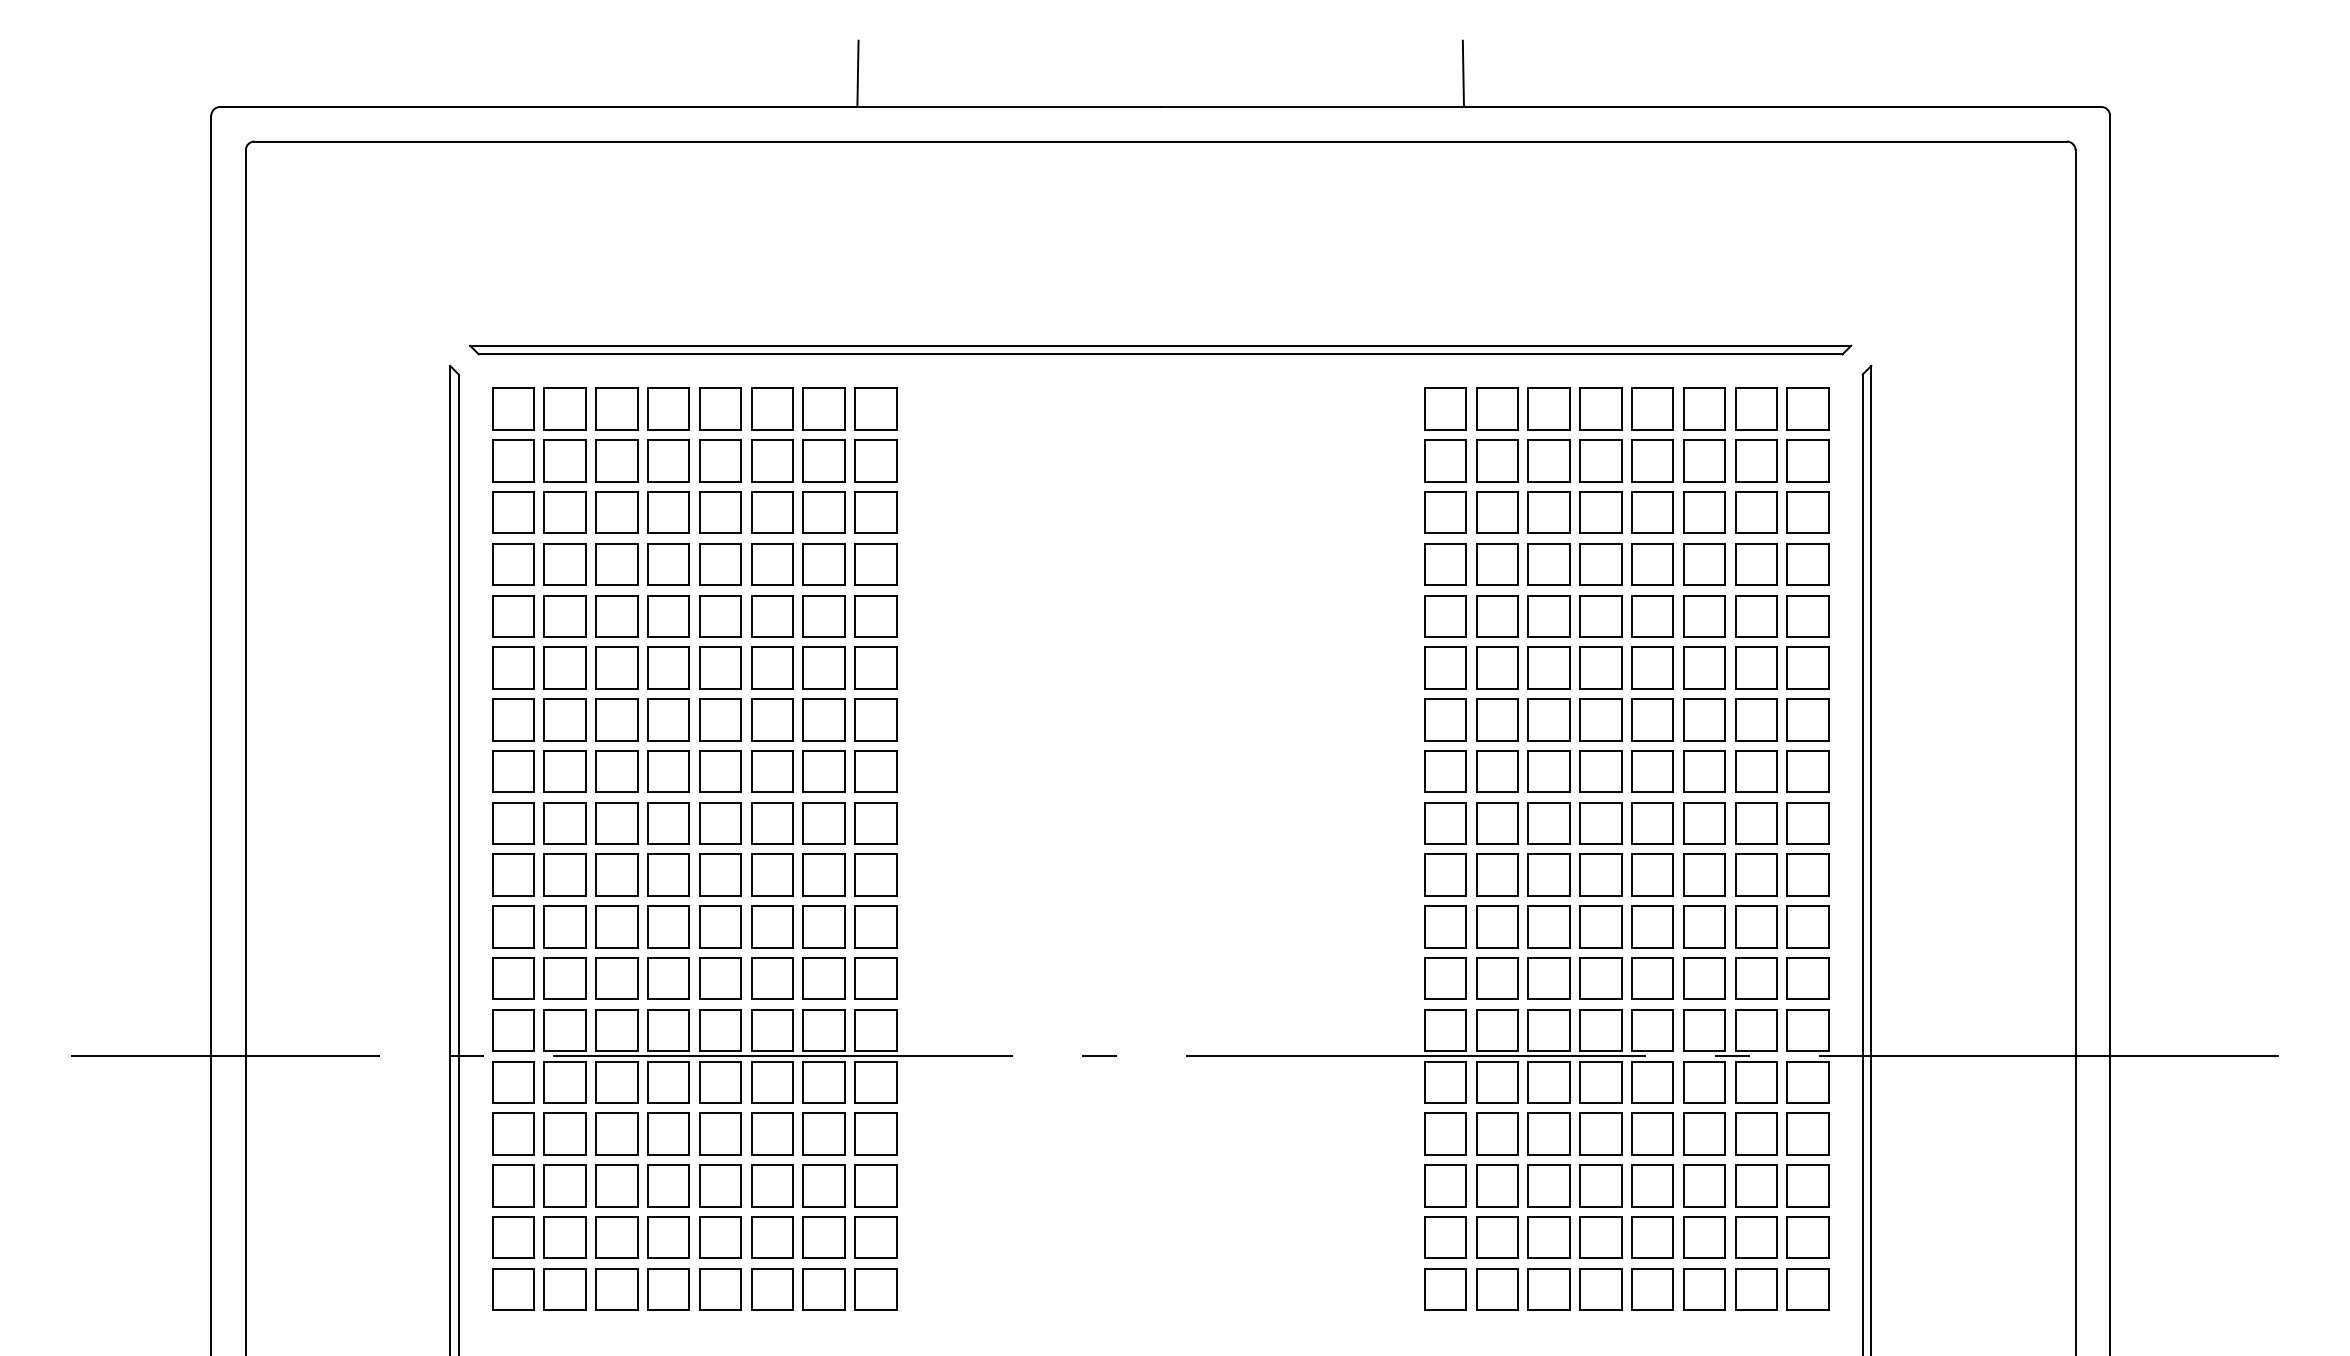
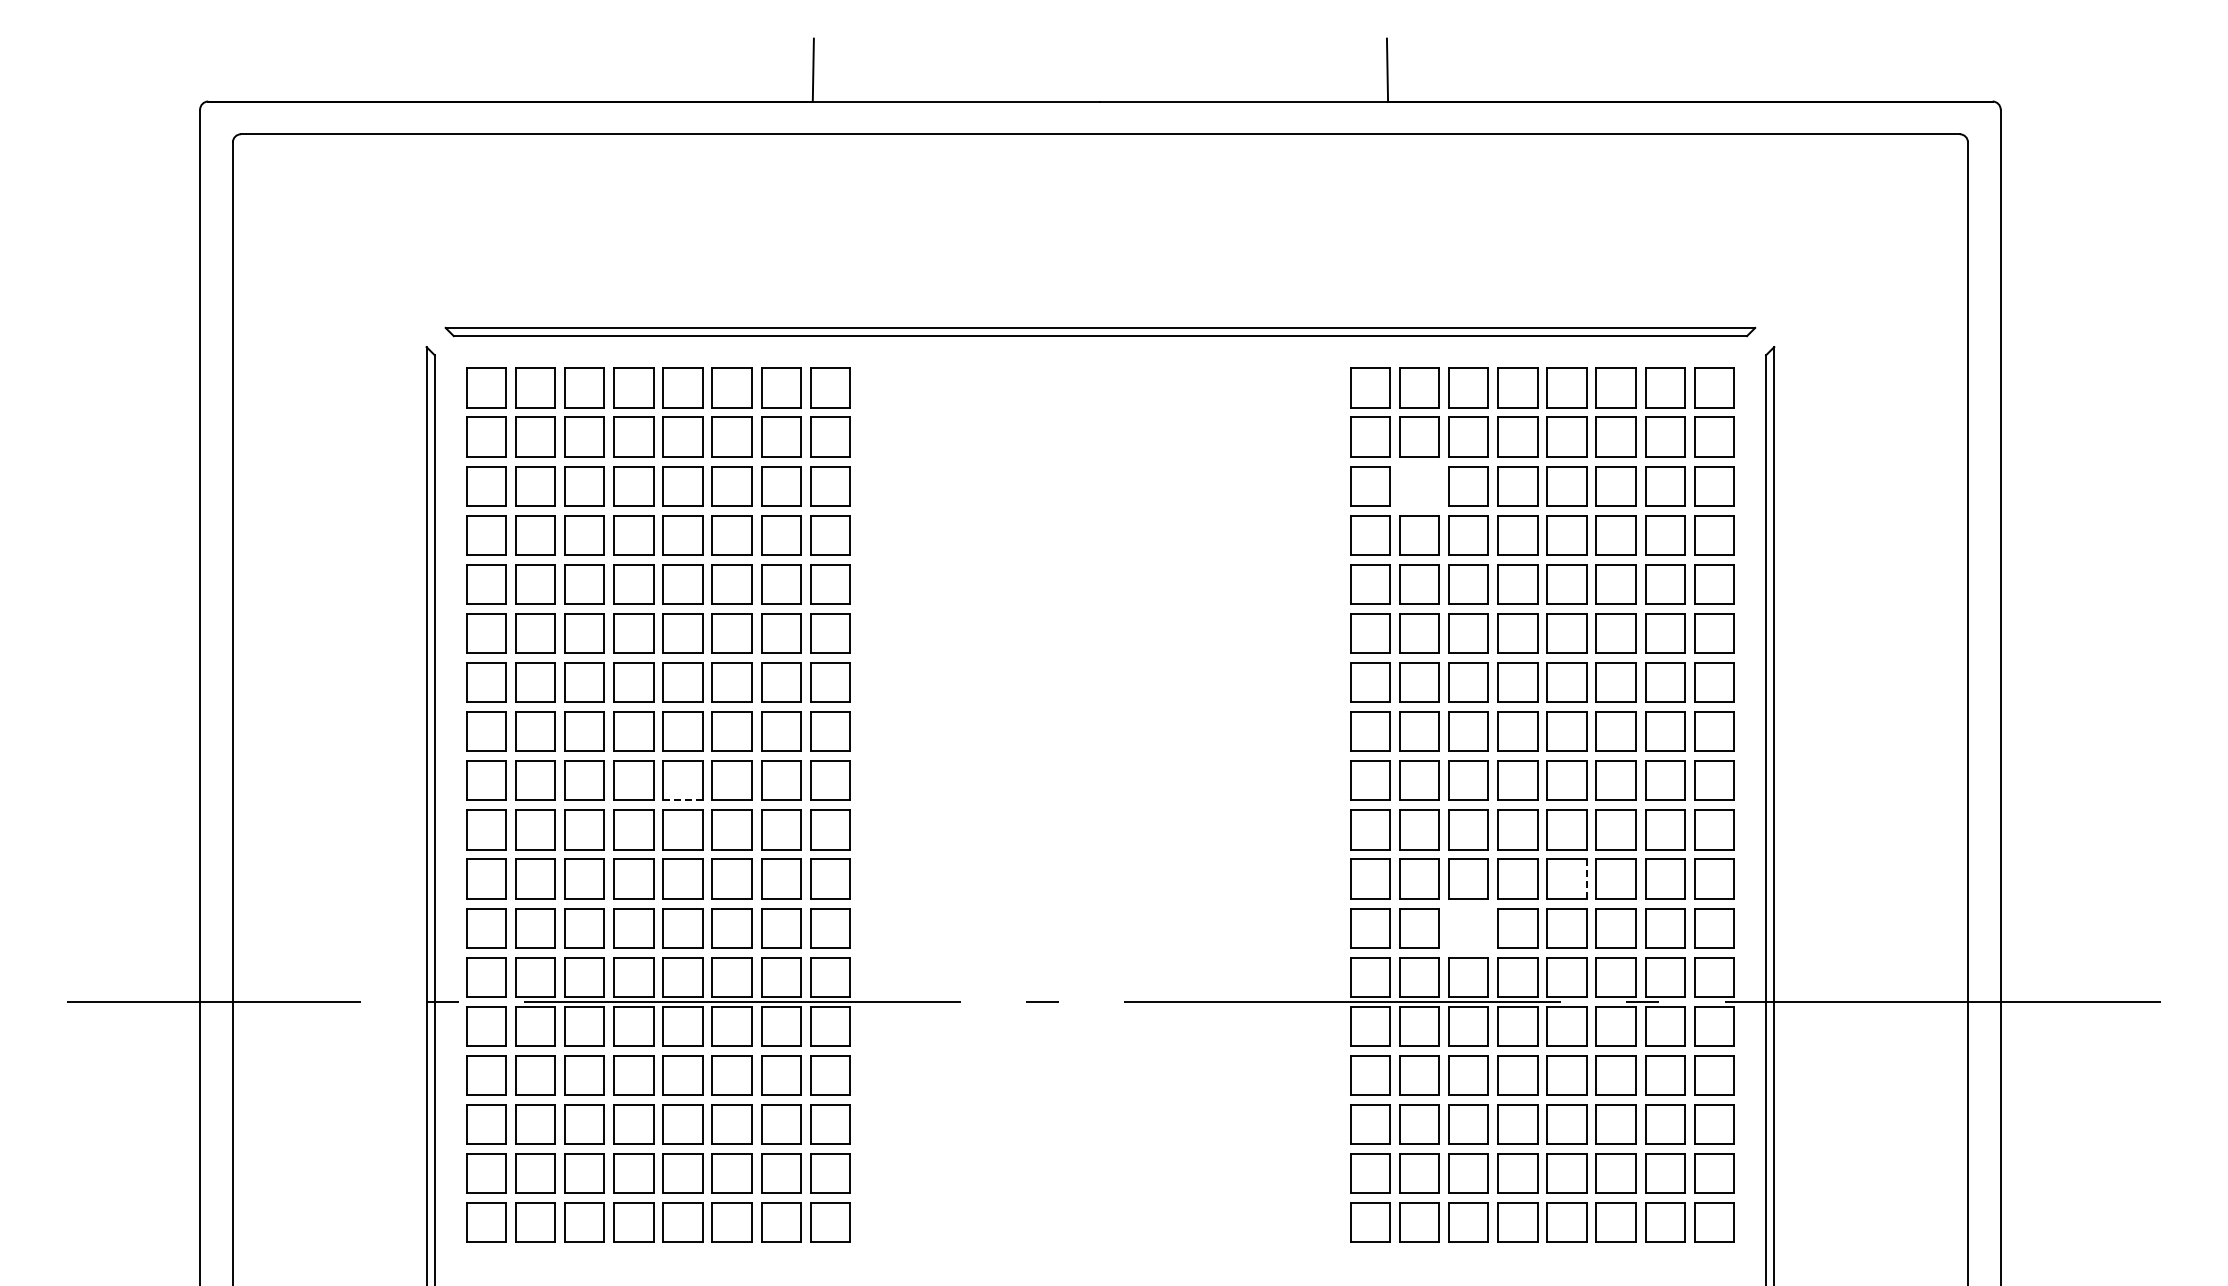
part: (1497, 512) -> (1419, 486), removed
line: (721, 844) -> (683, 800), solid -> dashed
line: (1673, 927) -> (1586, 879), solid -> dashed
part: (1548, 979) -> (1468, 928), removed

